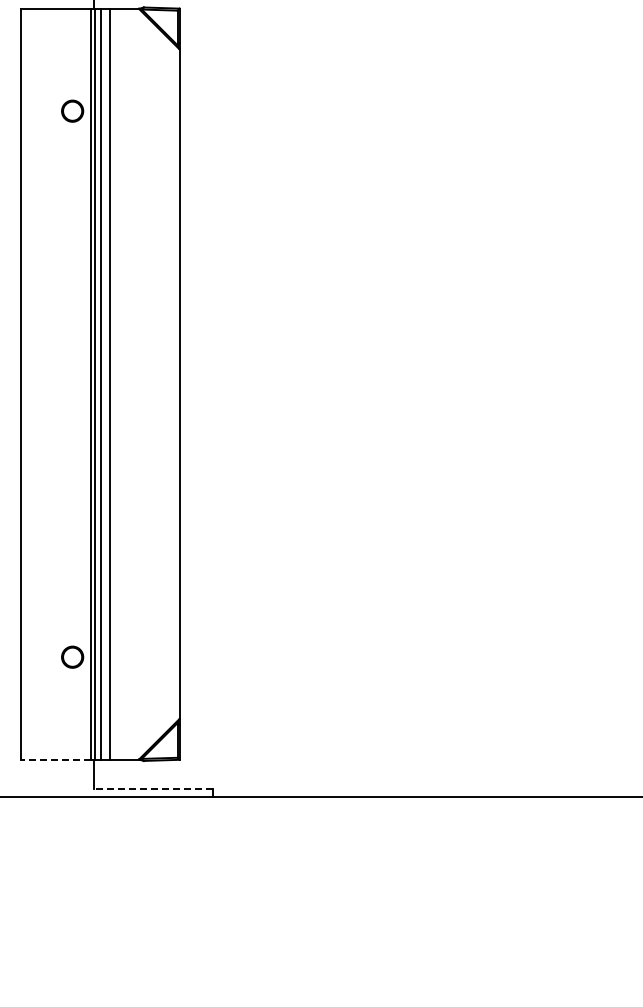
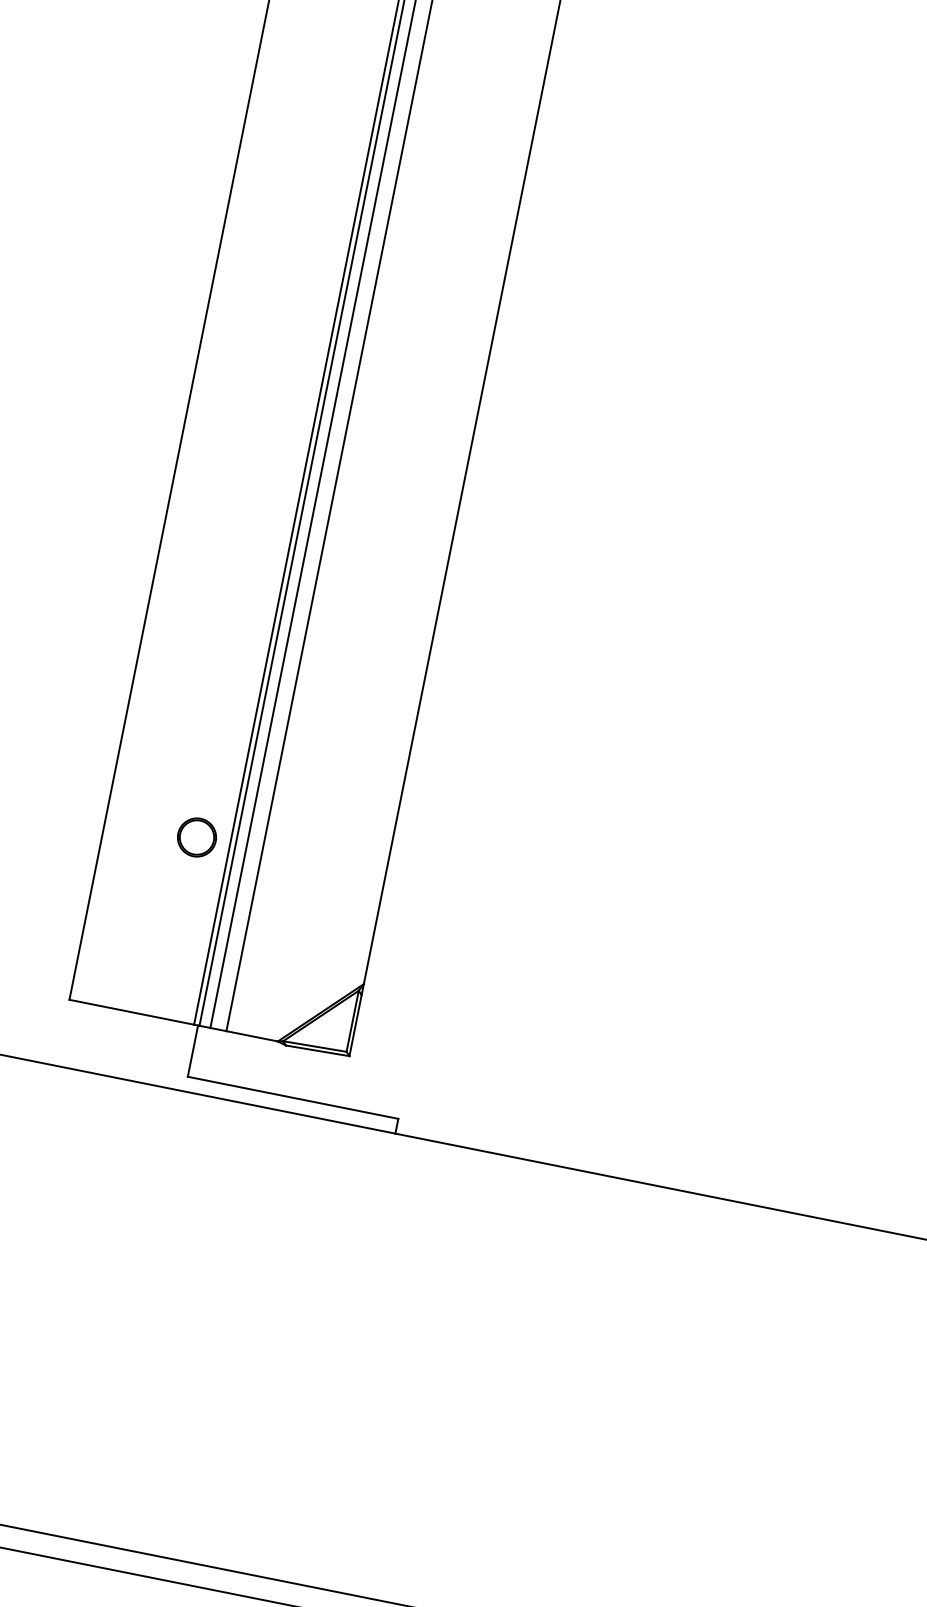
line: (55, 759) -> (130, 1011), dashed -> solid
line: (153, 788) -> (293, 1097), dashed -> solid

